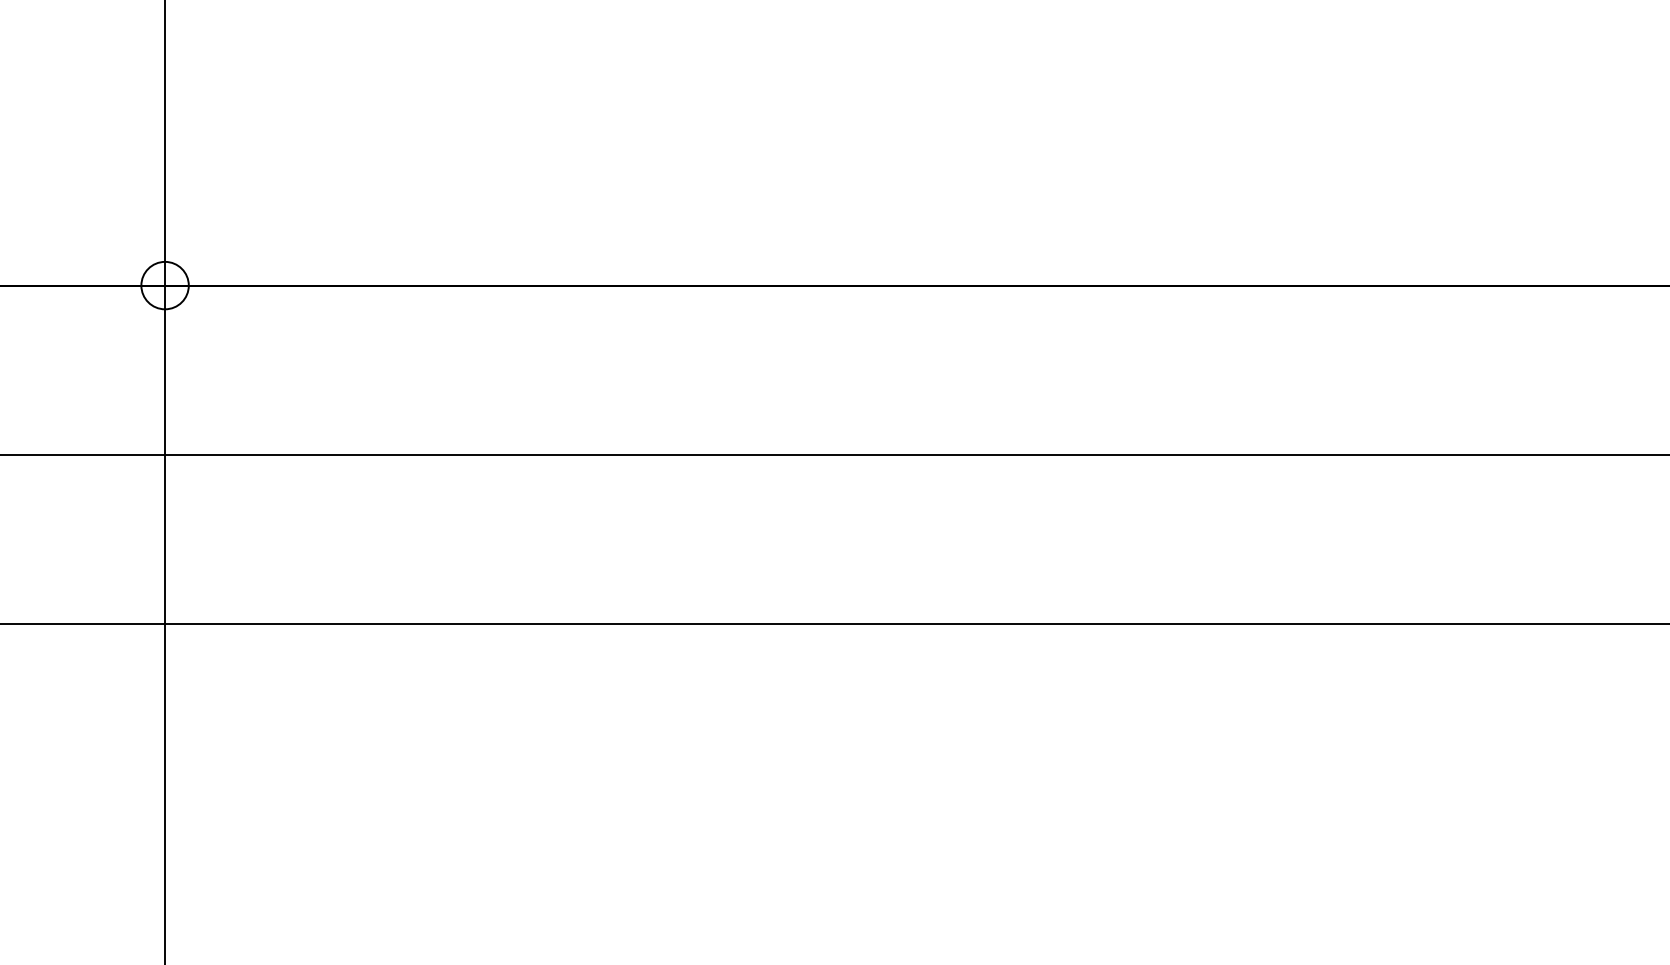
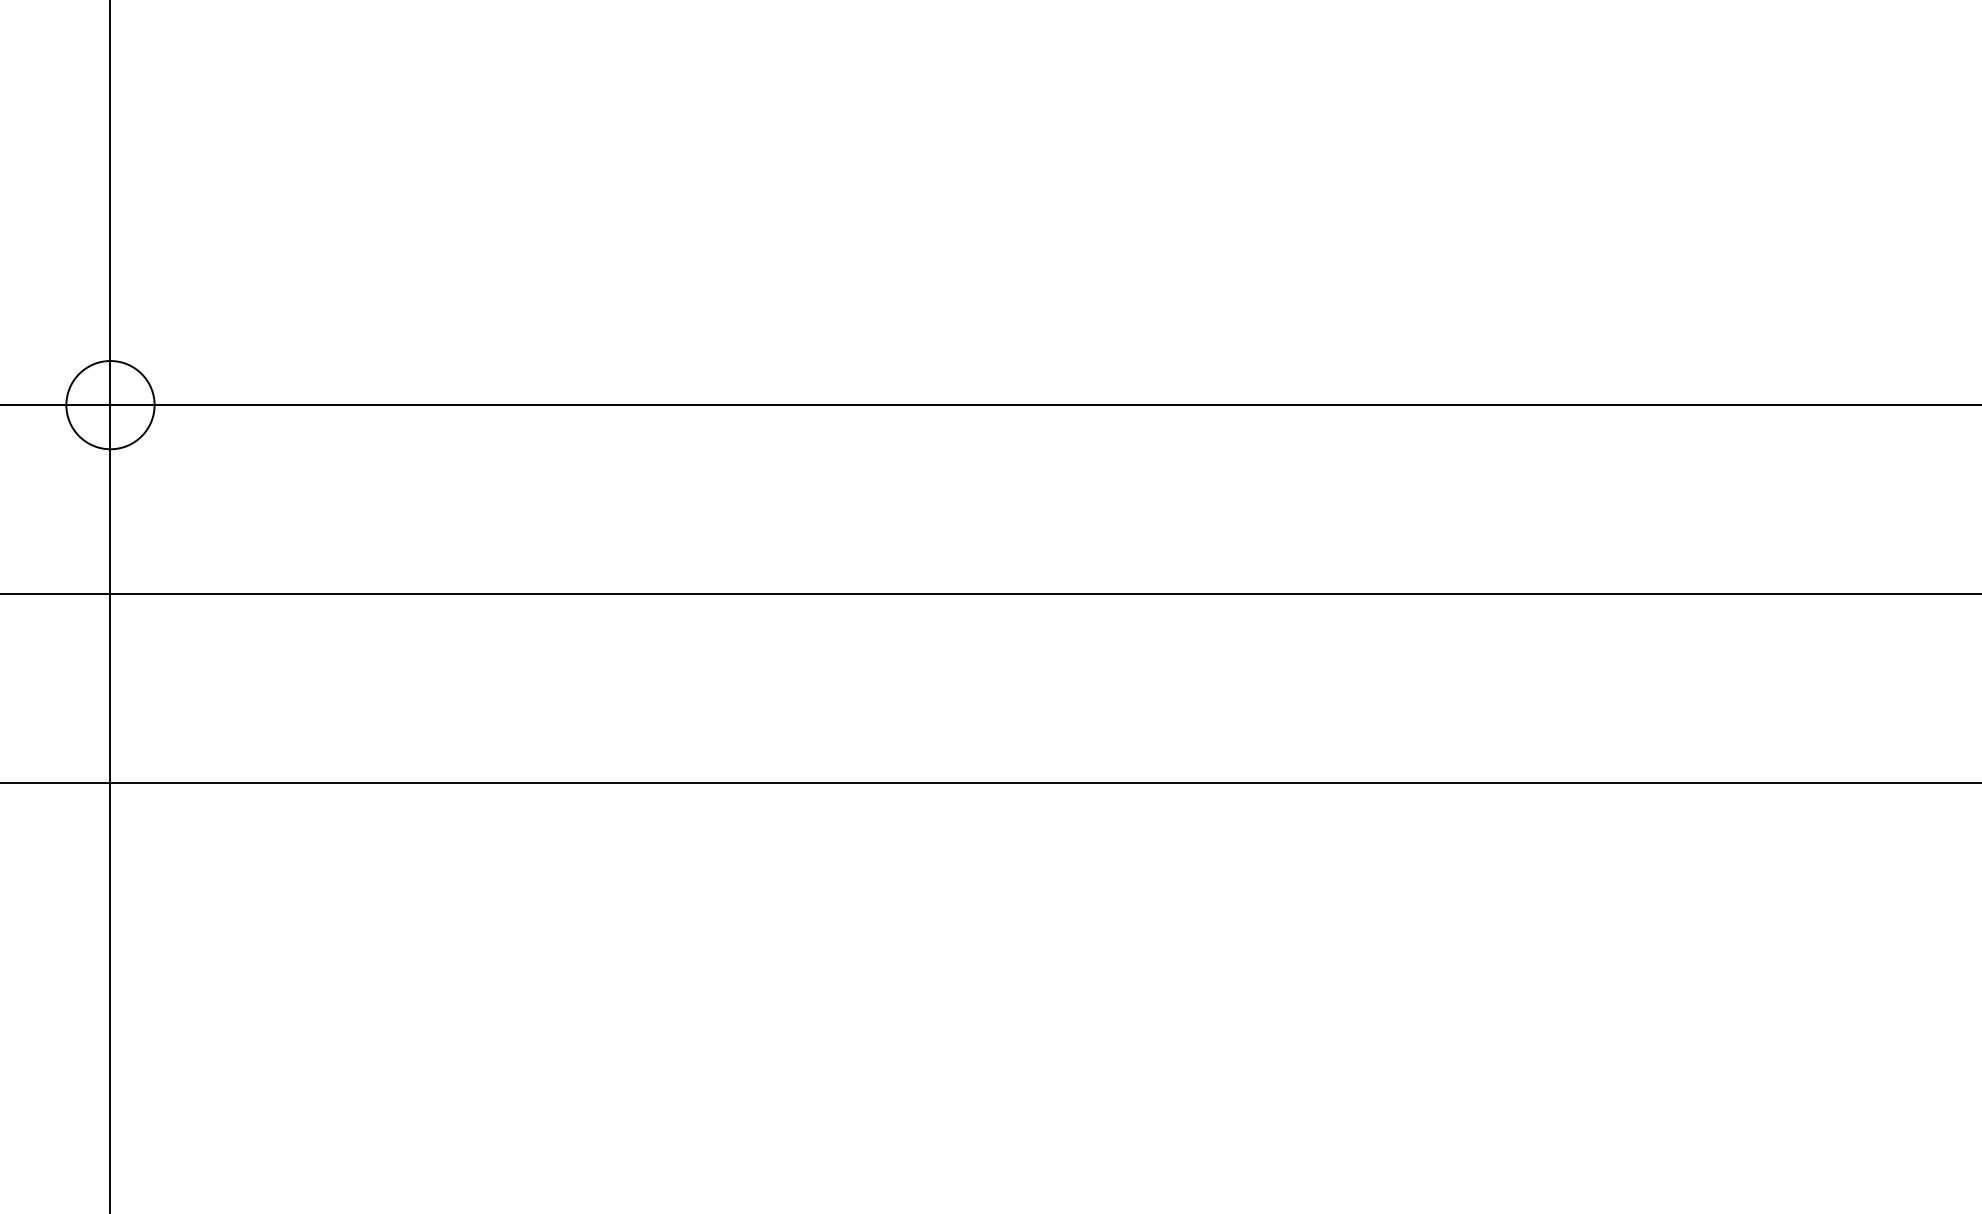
circle: (165, 285) -> (110, 405), size x1.67

